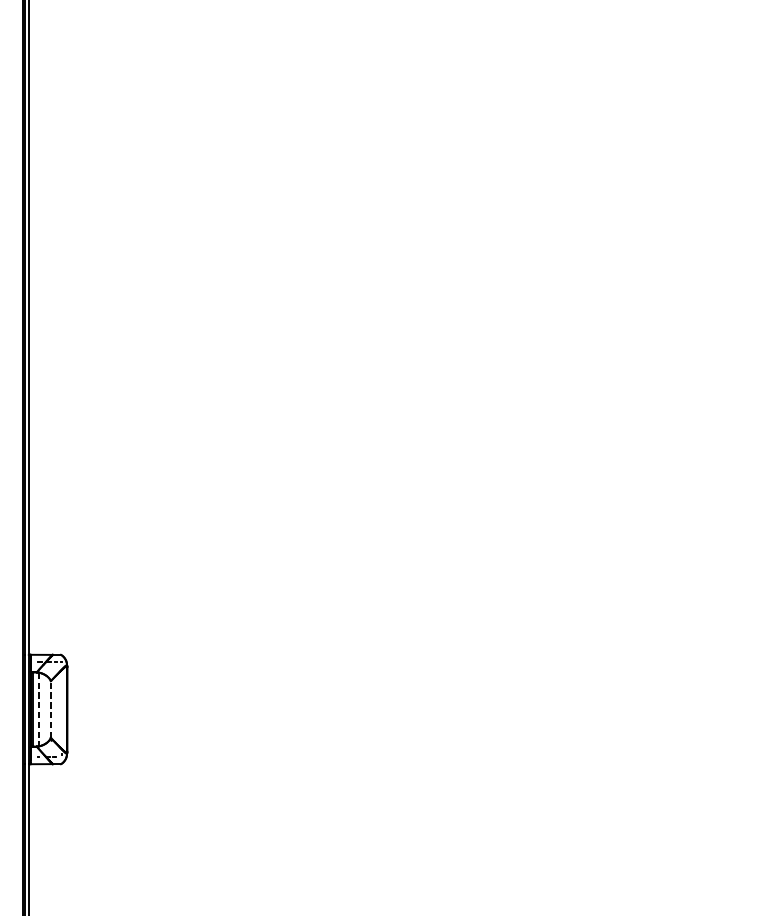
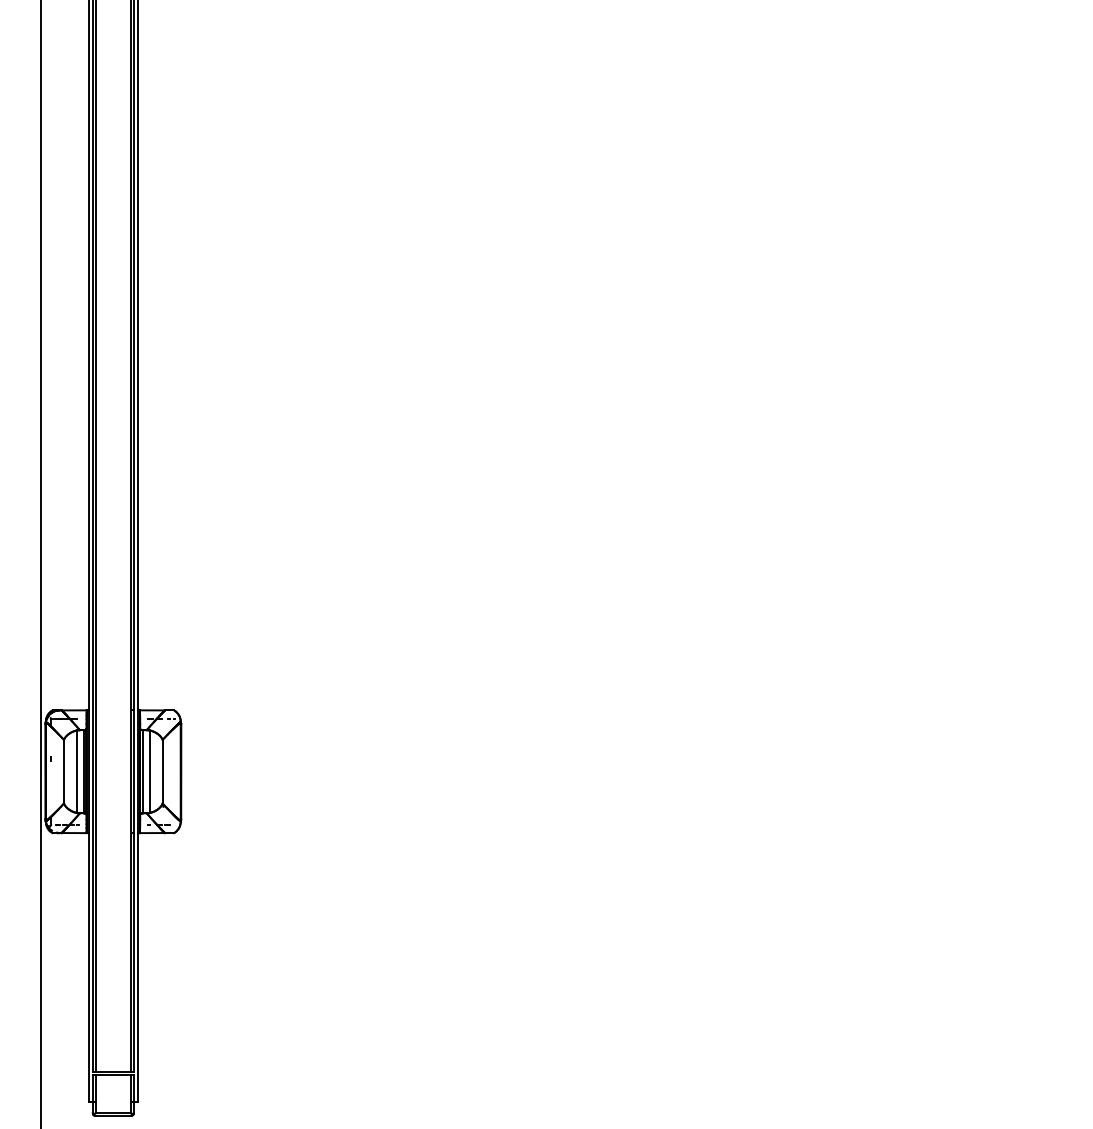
line: (50, 709) -> (162, 771), dashed -> solid
line: (39, 710) -> (149, 772), dashed -> solid

